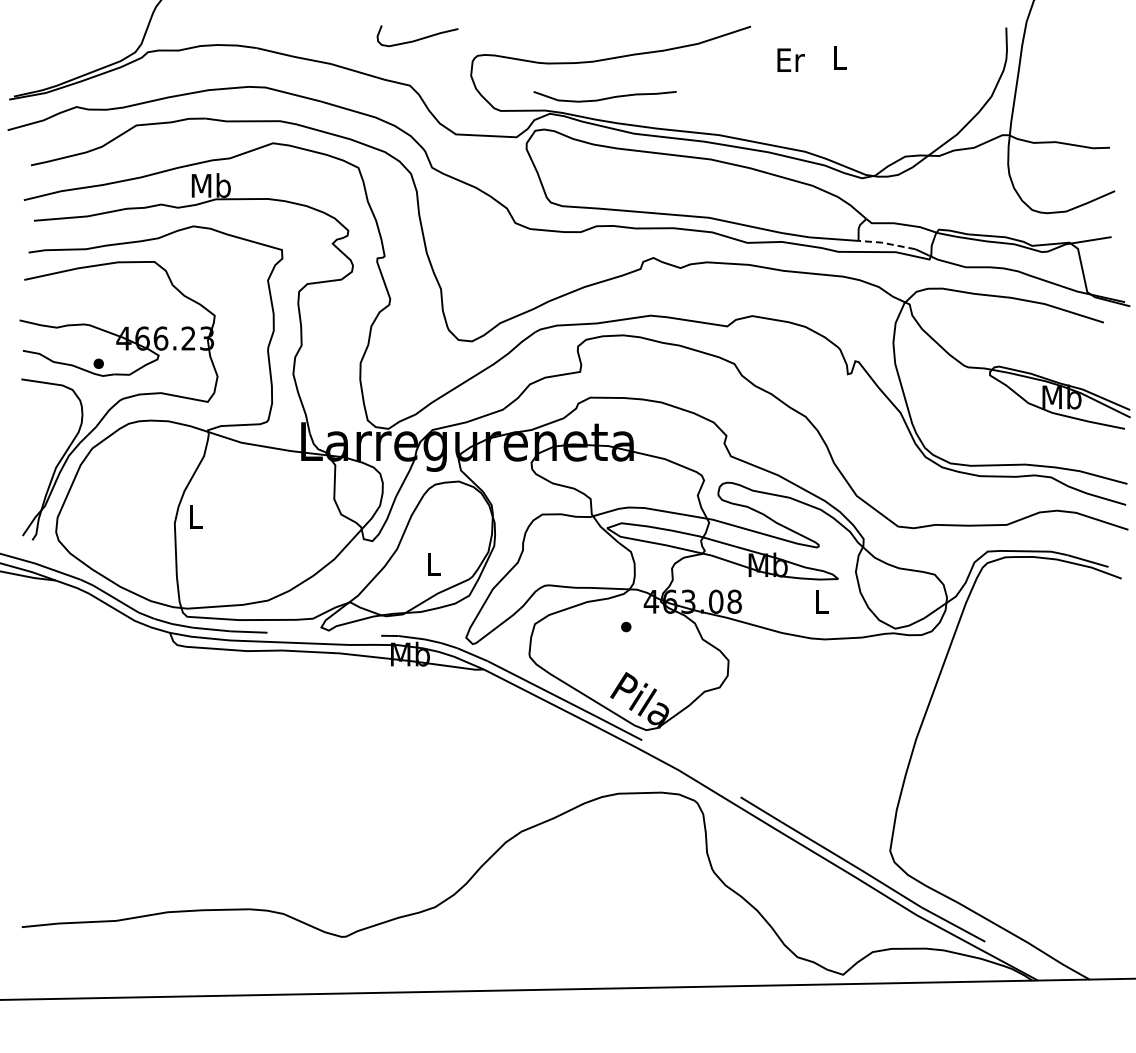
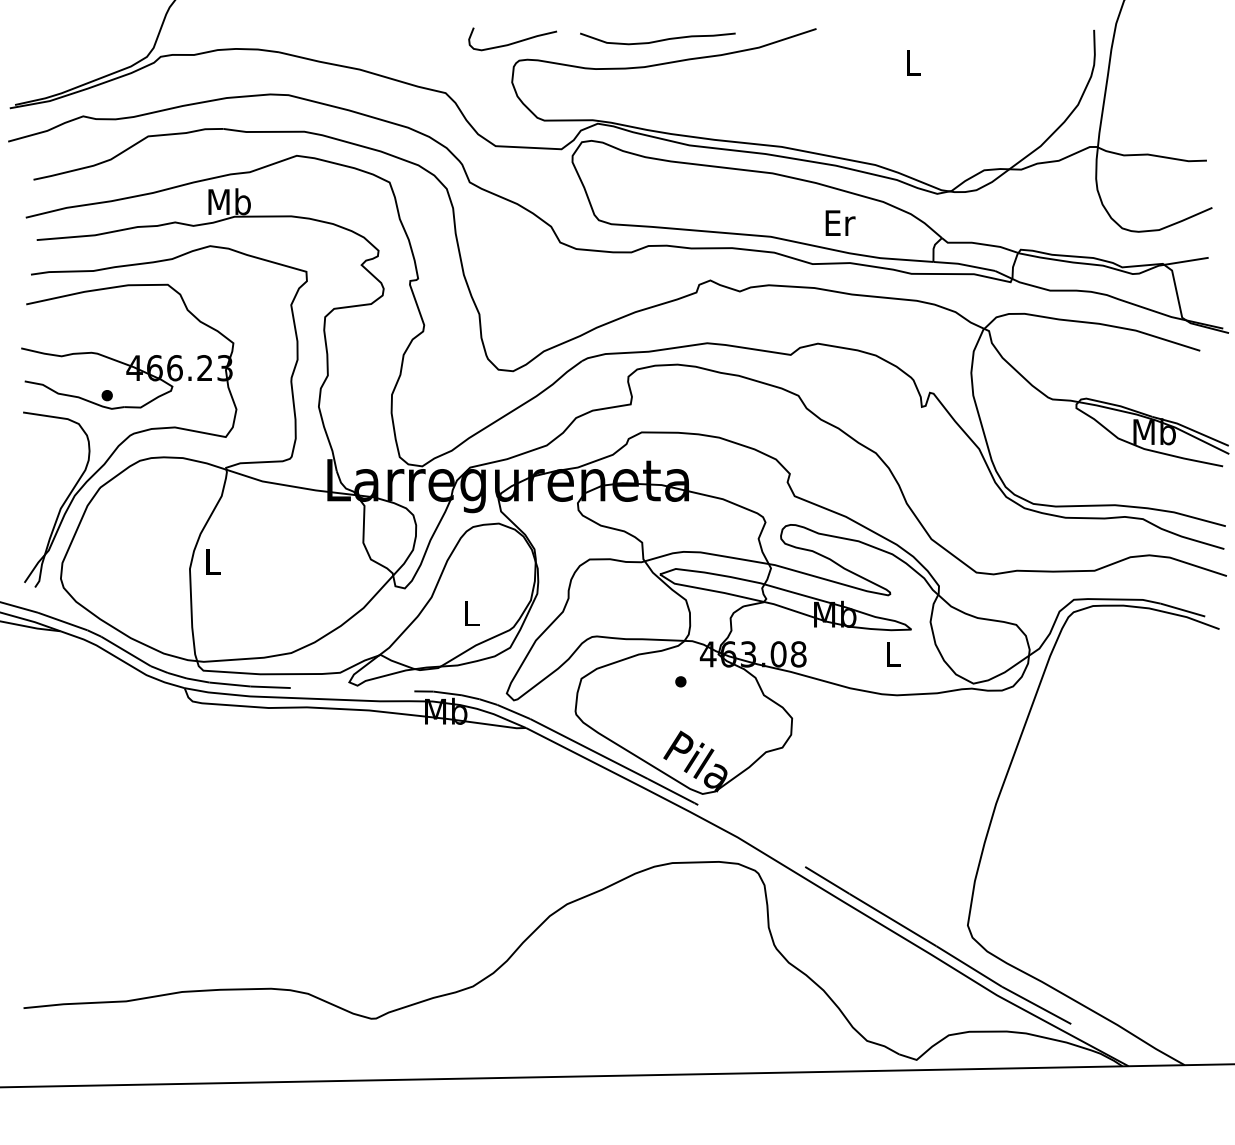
curve: (418, 38) -> (513, 41), moved
text: (790, 59) -> (839, 222), moved
curve: (604, 98) -> (657, 40), moved
line: (886, 243) -> (963, 264), dashed -> solid

